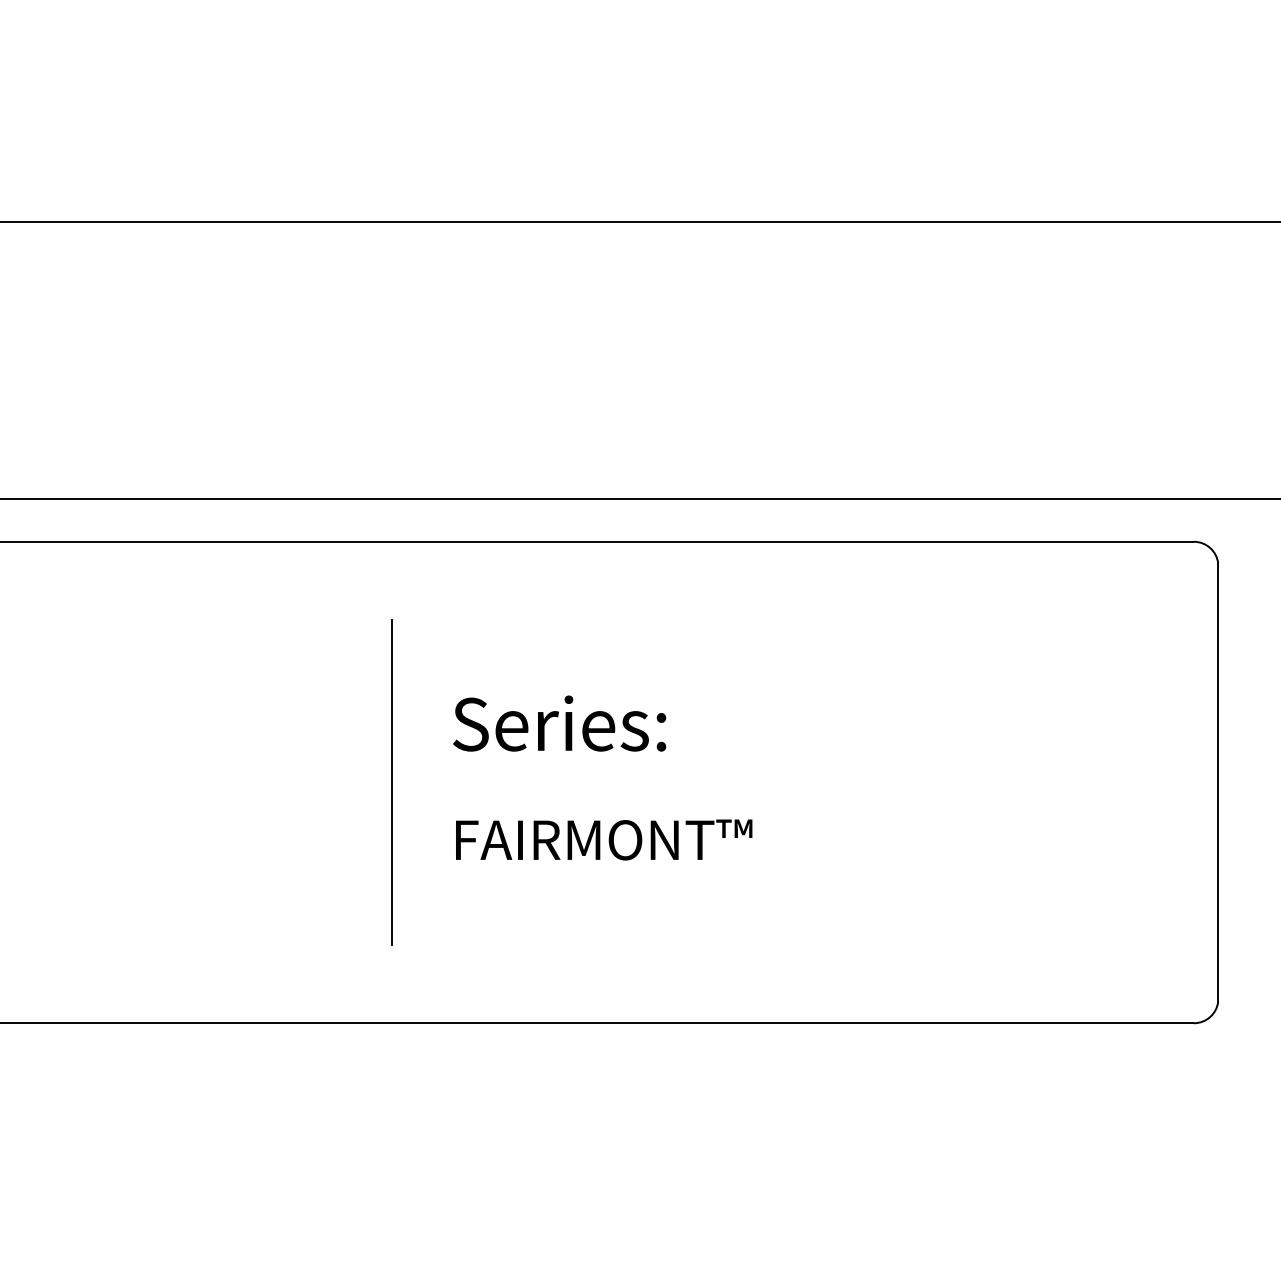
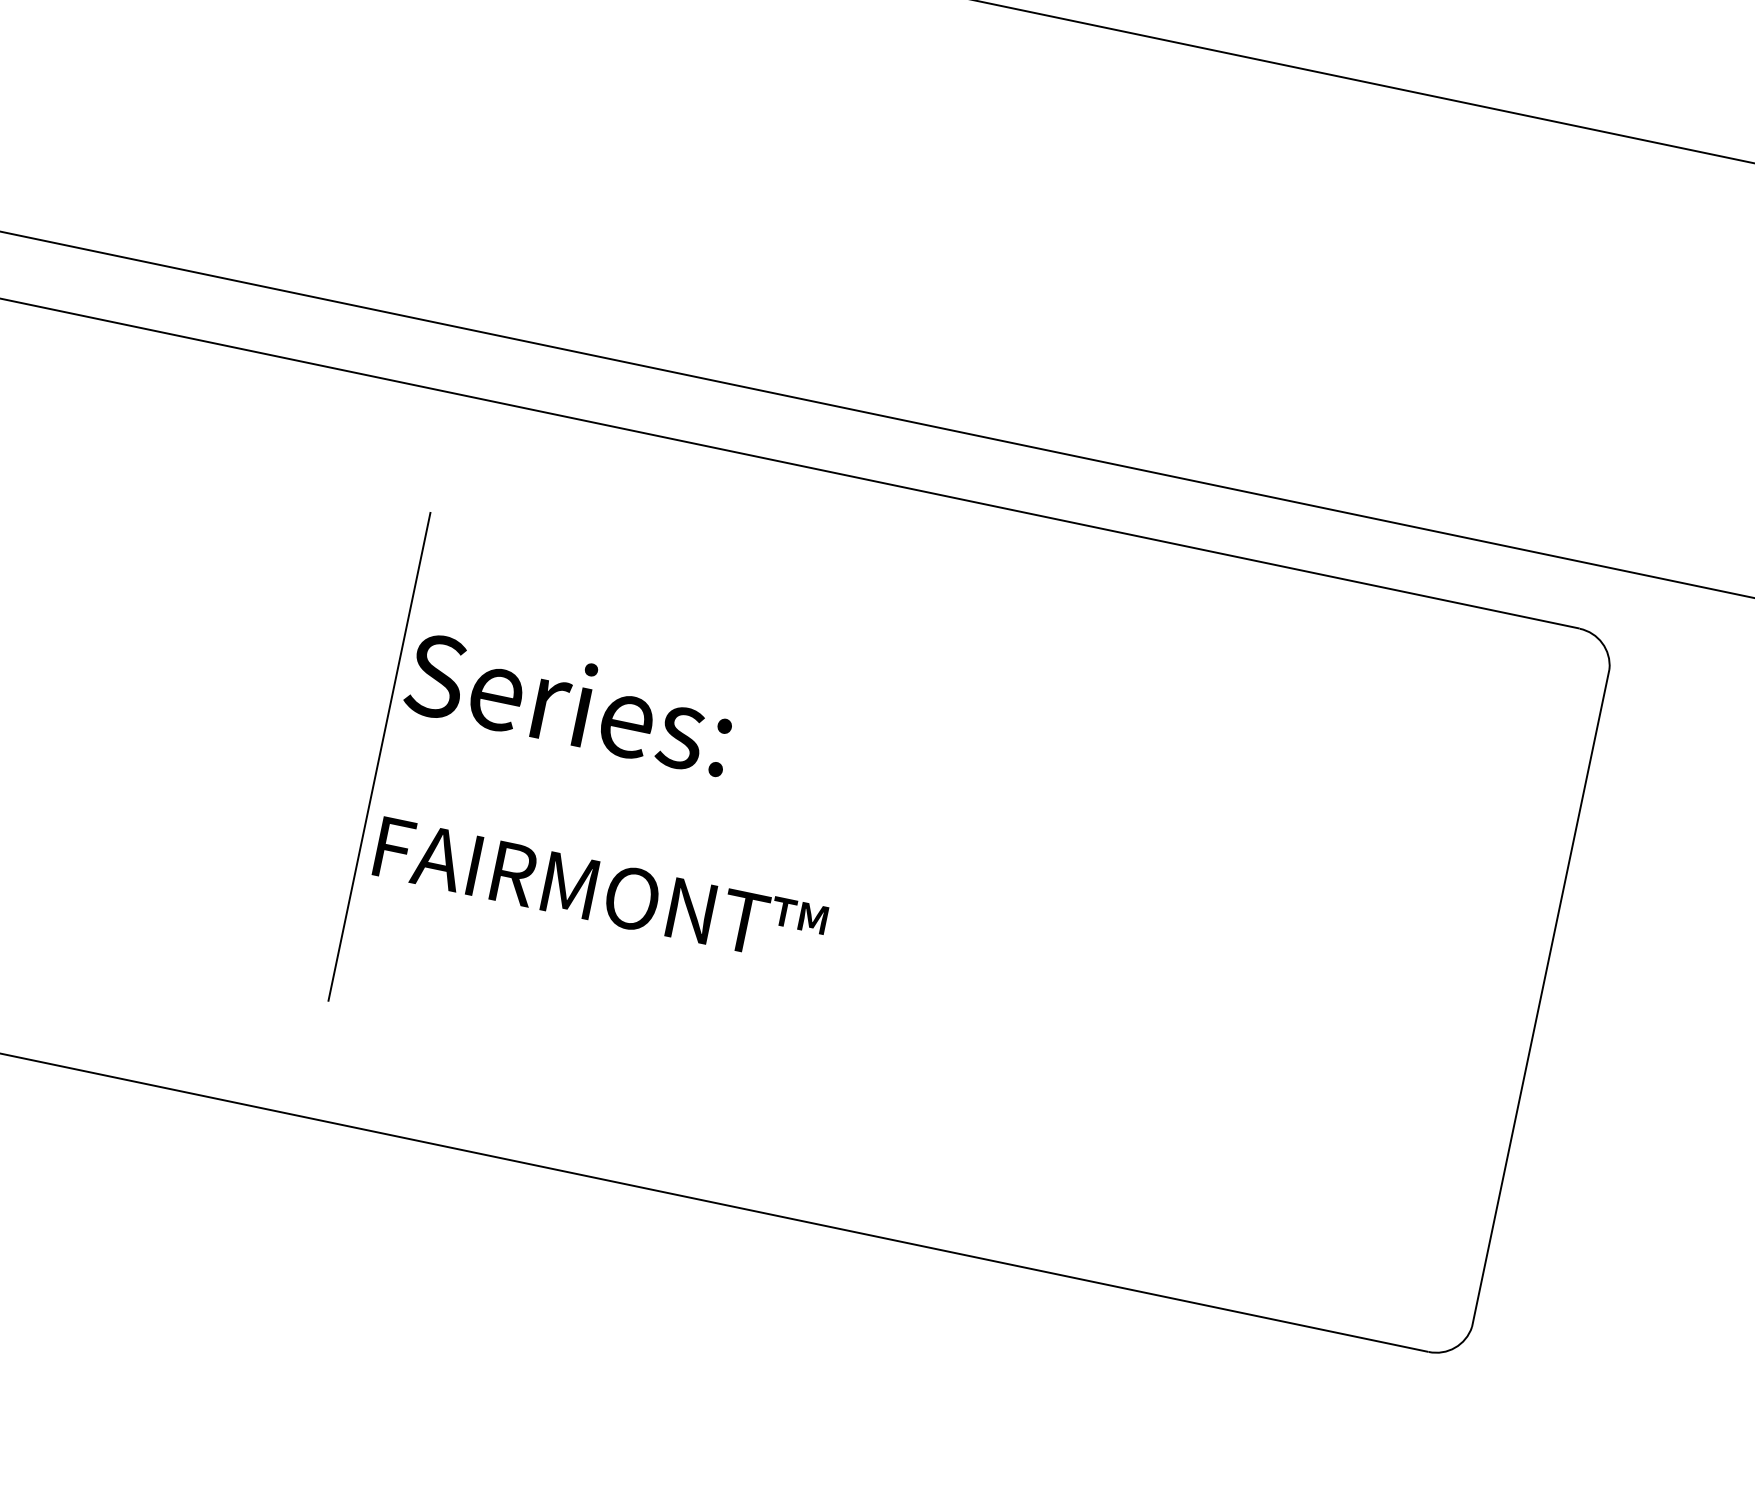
line: (391, 782) -> (378, 756), moved

